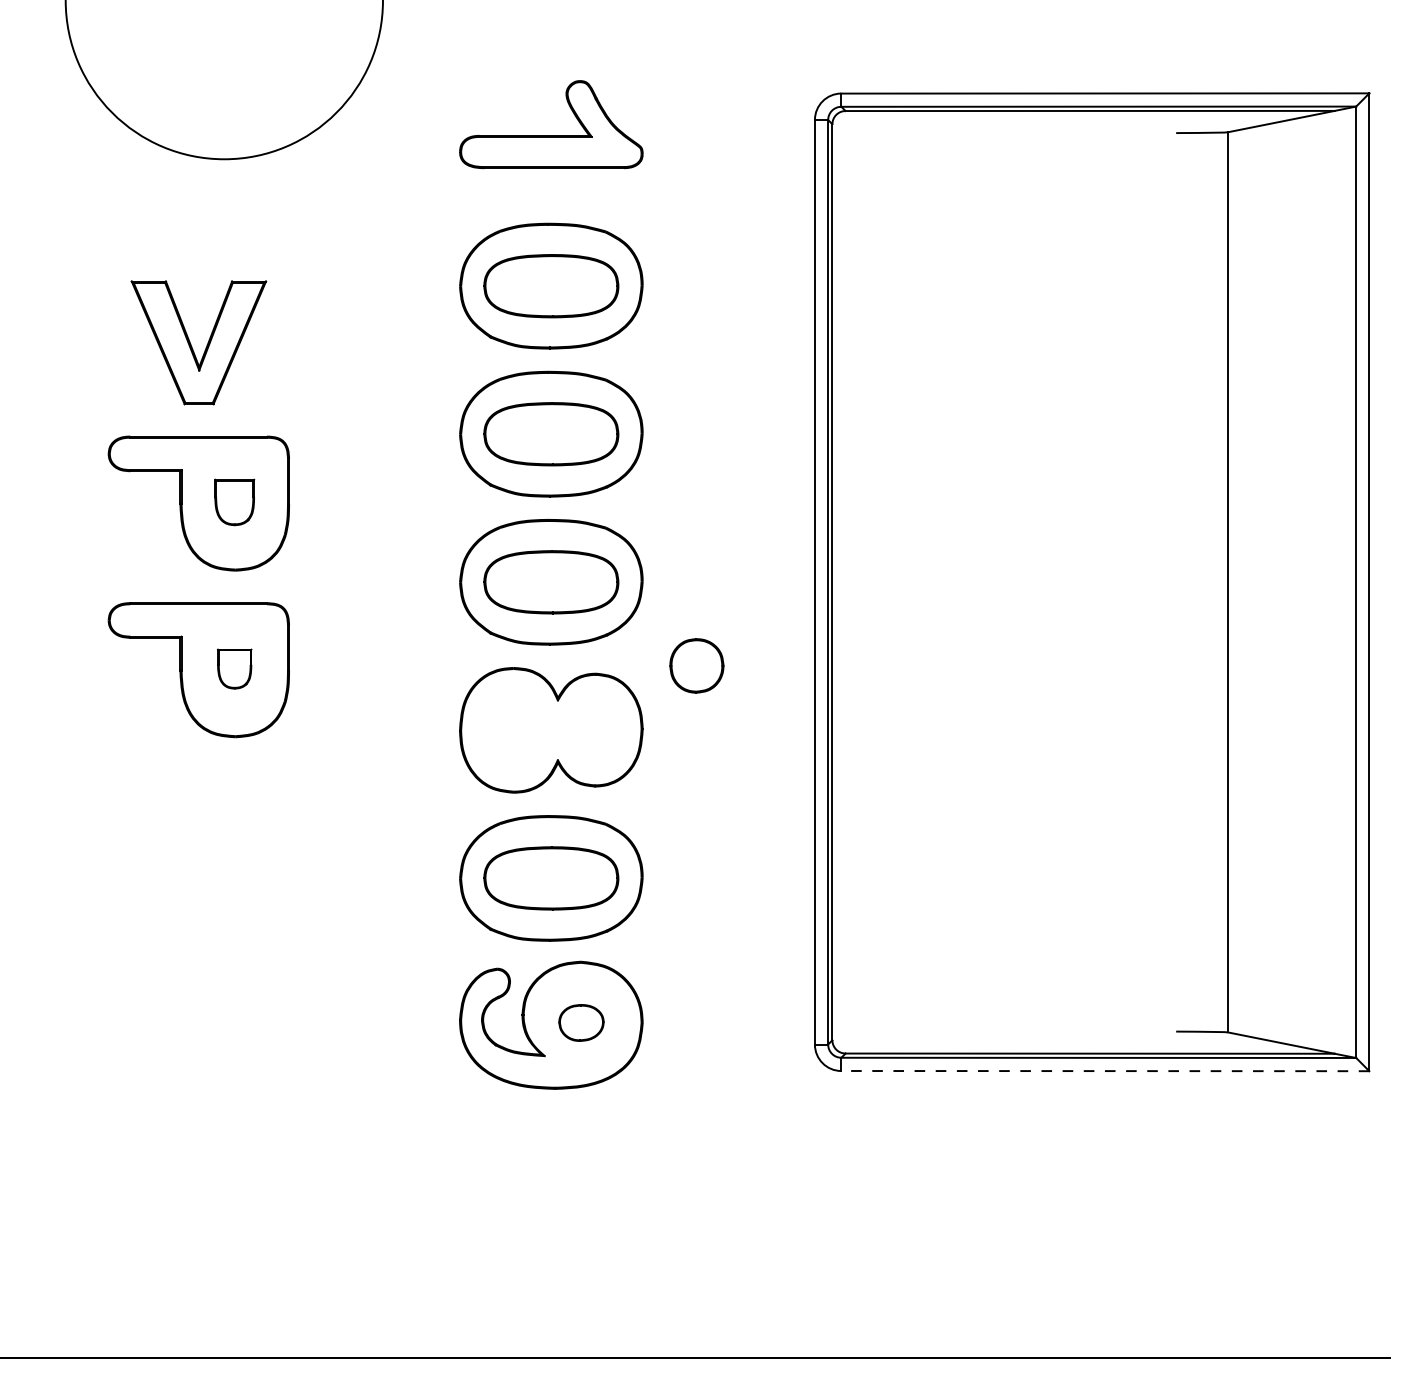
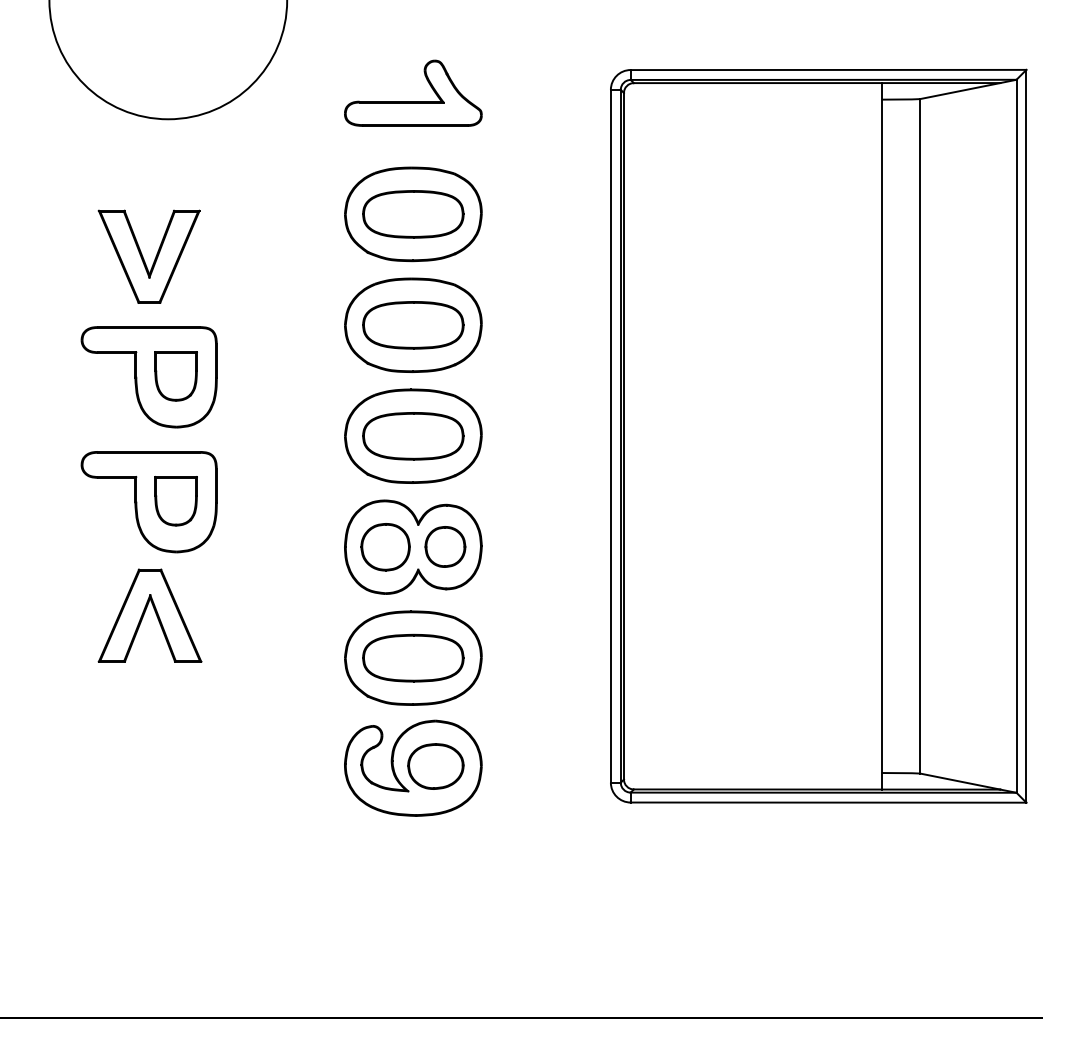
part: (233, 502) -> (175, 376), size x1.43
line: (1176, 582) -> (881, 436), added
part: (696, 665) -> (445, 546), moved
part: (233, 669) -> (175, 501), size x1.67
part: (514, 730) -> (385, 547), added
part: (199, 821) -> (149, 615), added
part: (580, 1022) -> (435, 766), size x1.67
line: (1105, 1070) -> (828, 802), dashed -> solid

